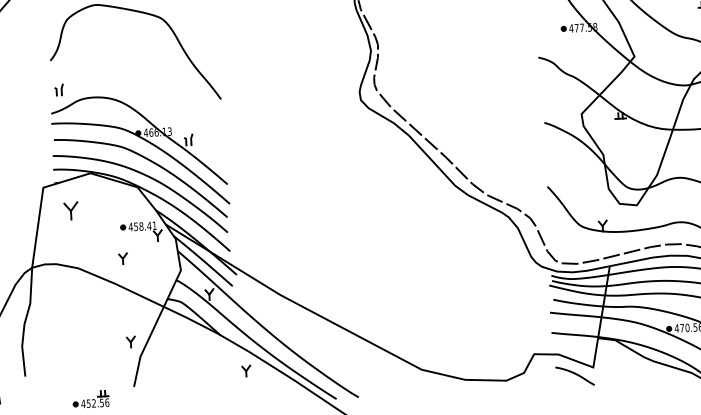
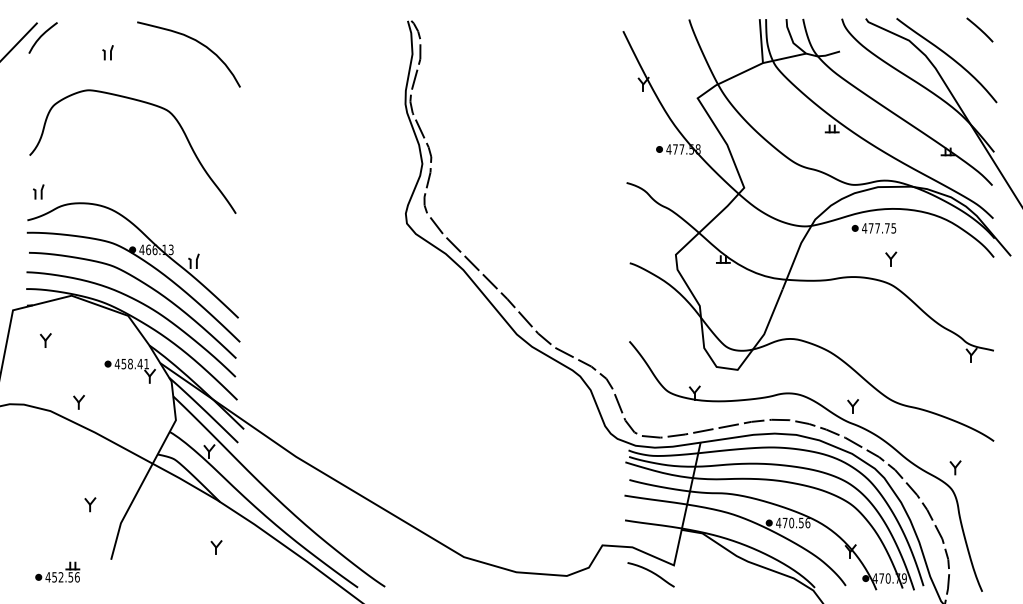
part: (71, 210) -> (45, 340), size x0.62
part: (122, 258) -> (78, 402), moved
part: (131, 341) -> (90, 504), moved
part: (246, 371) -> (216, 547), moved

